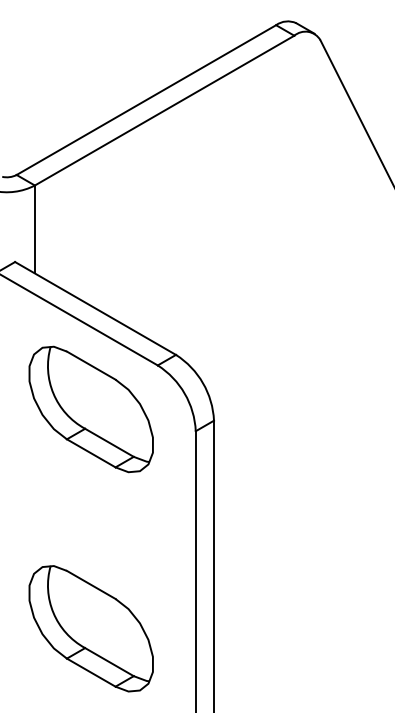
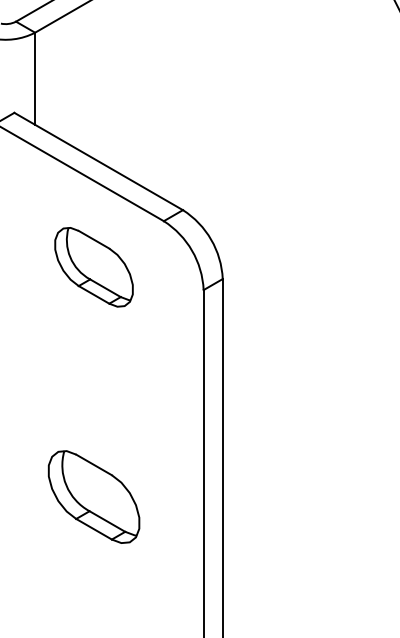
part: (90, 409) -> (93, 267), size x0.6
part: (90, 628) -> (93, 496), size x0.7

